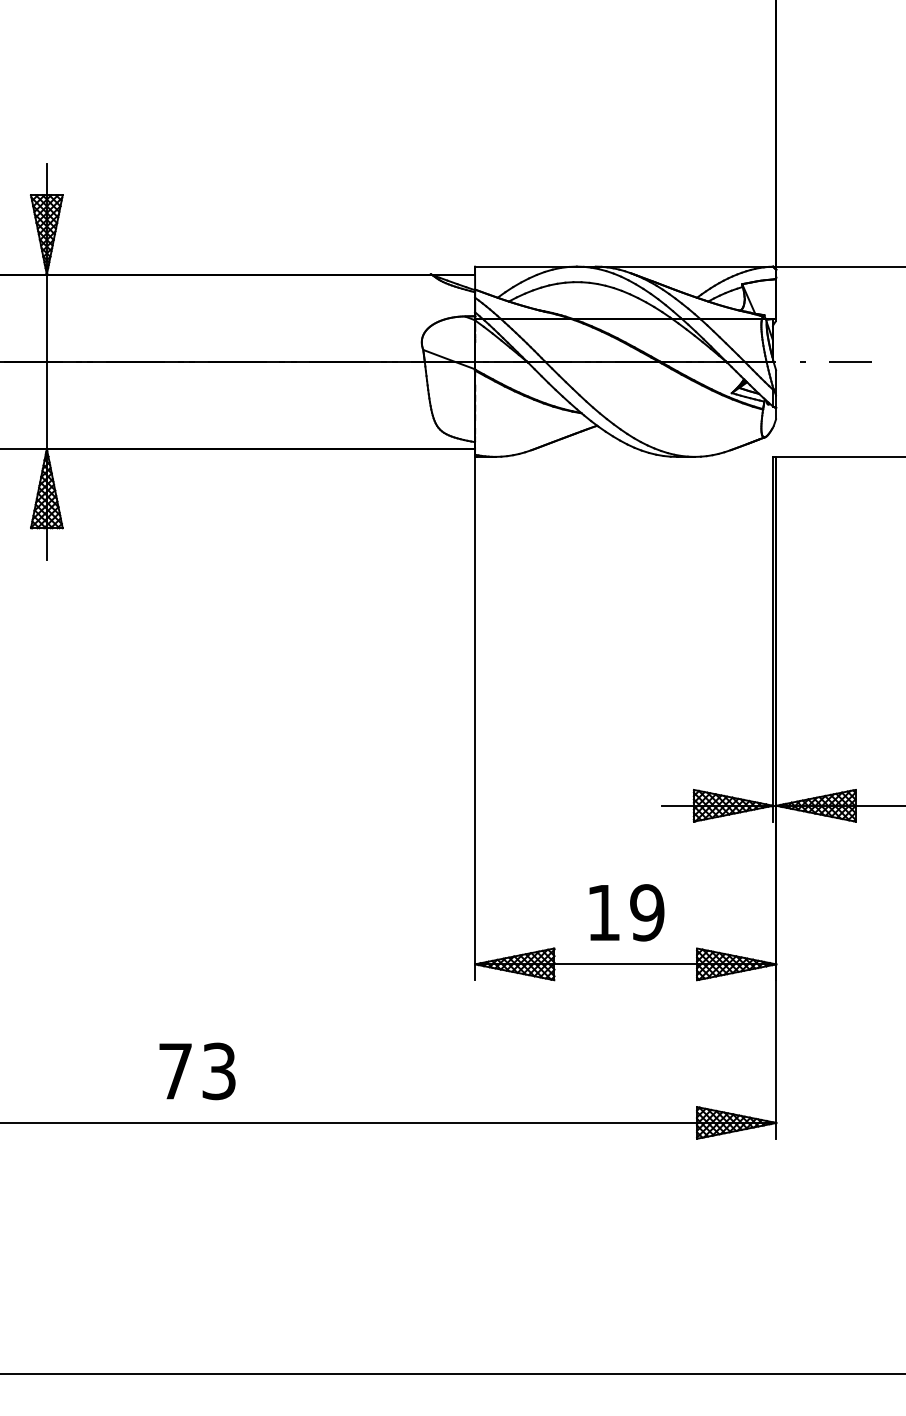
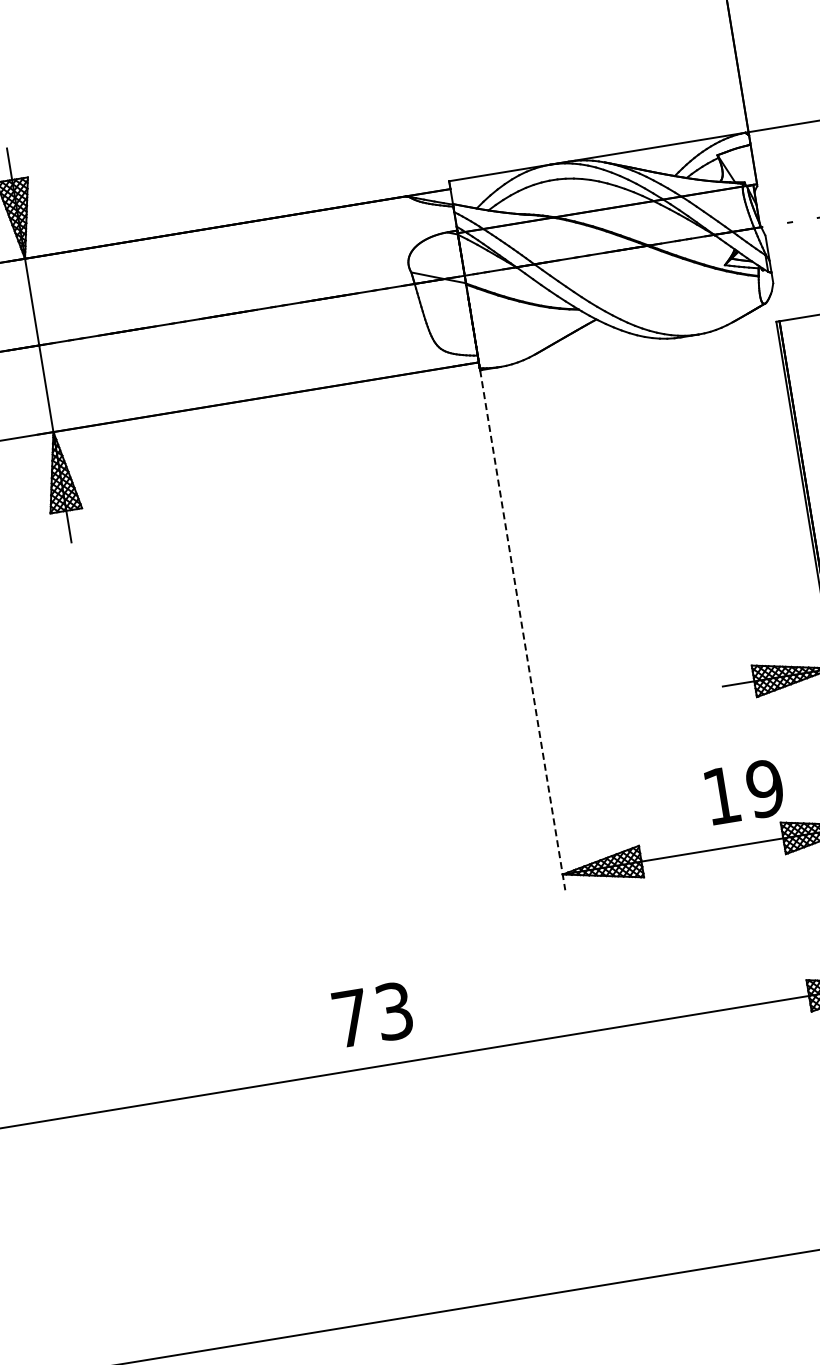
line: (475, 718) -> (523, 630), solid -> dashed
text: (626, 912) -> (744, 791), moved
text: (197, 1071) -> (372, 1014), moved

